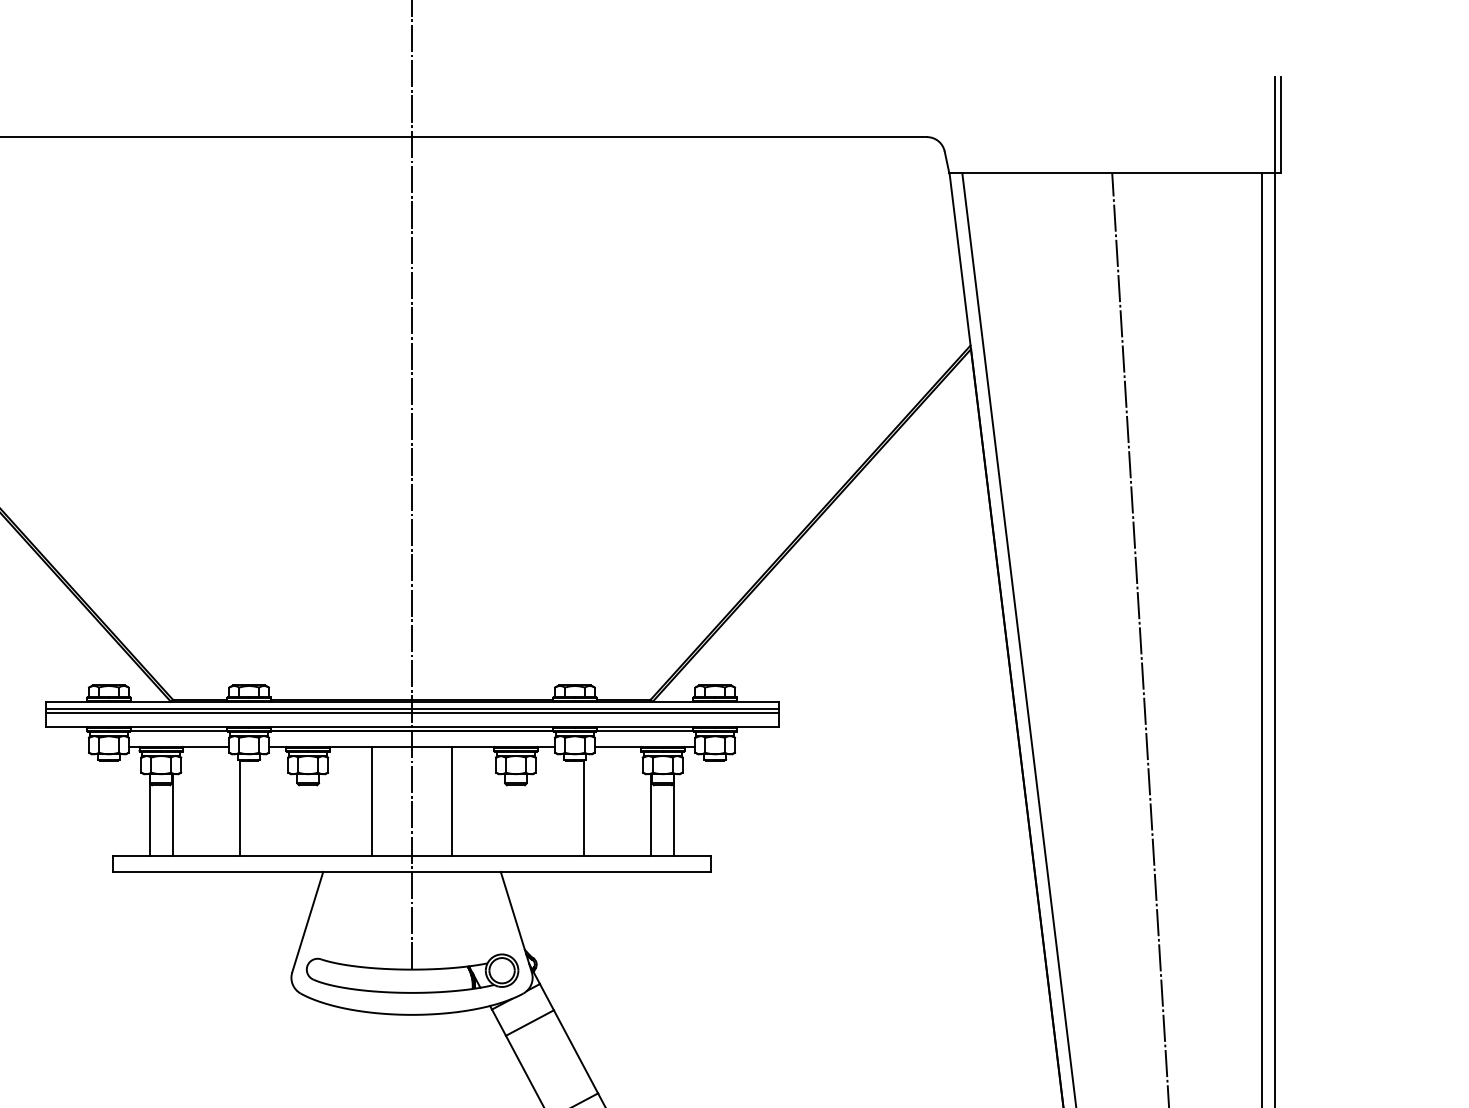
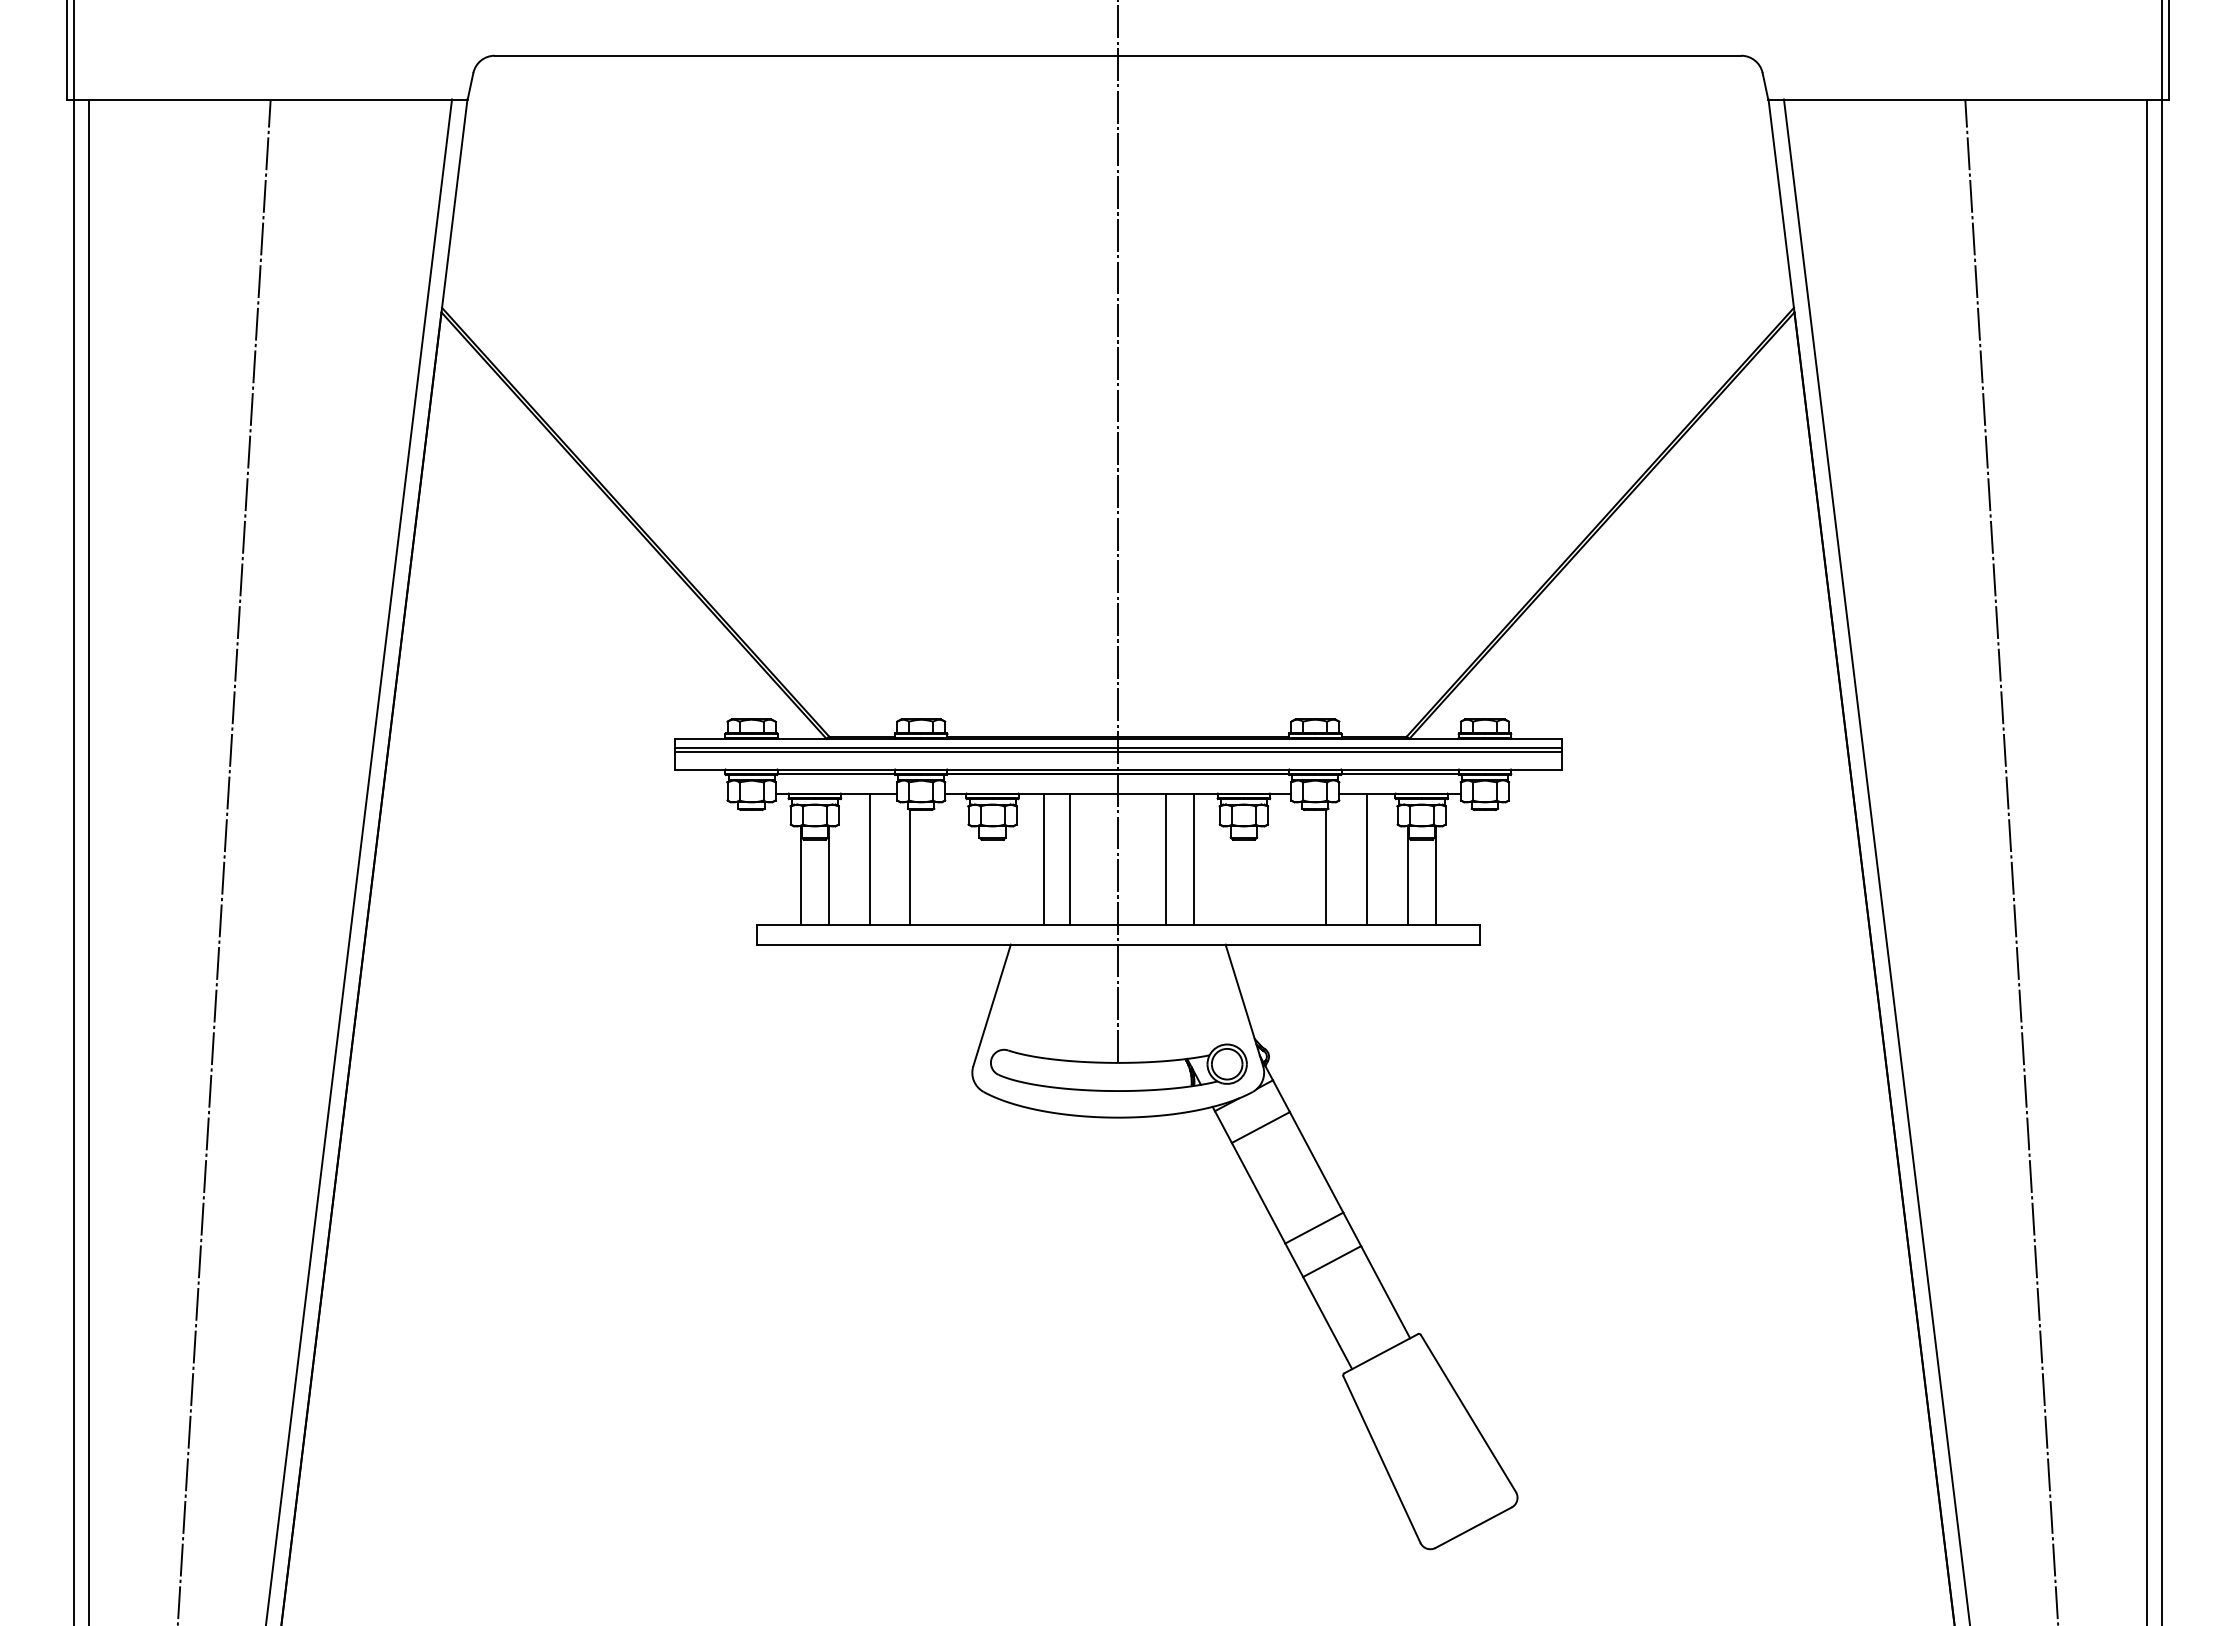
line: (206, 800) -> (869, 858), added
line: (350, 800) -> (1043, 858), added
line: (475, 800) -> (1194, 858), added
line: (617, 800) -> (1366, 858), added

